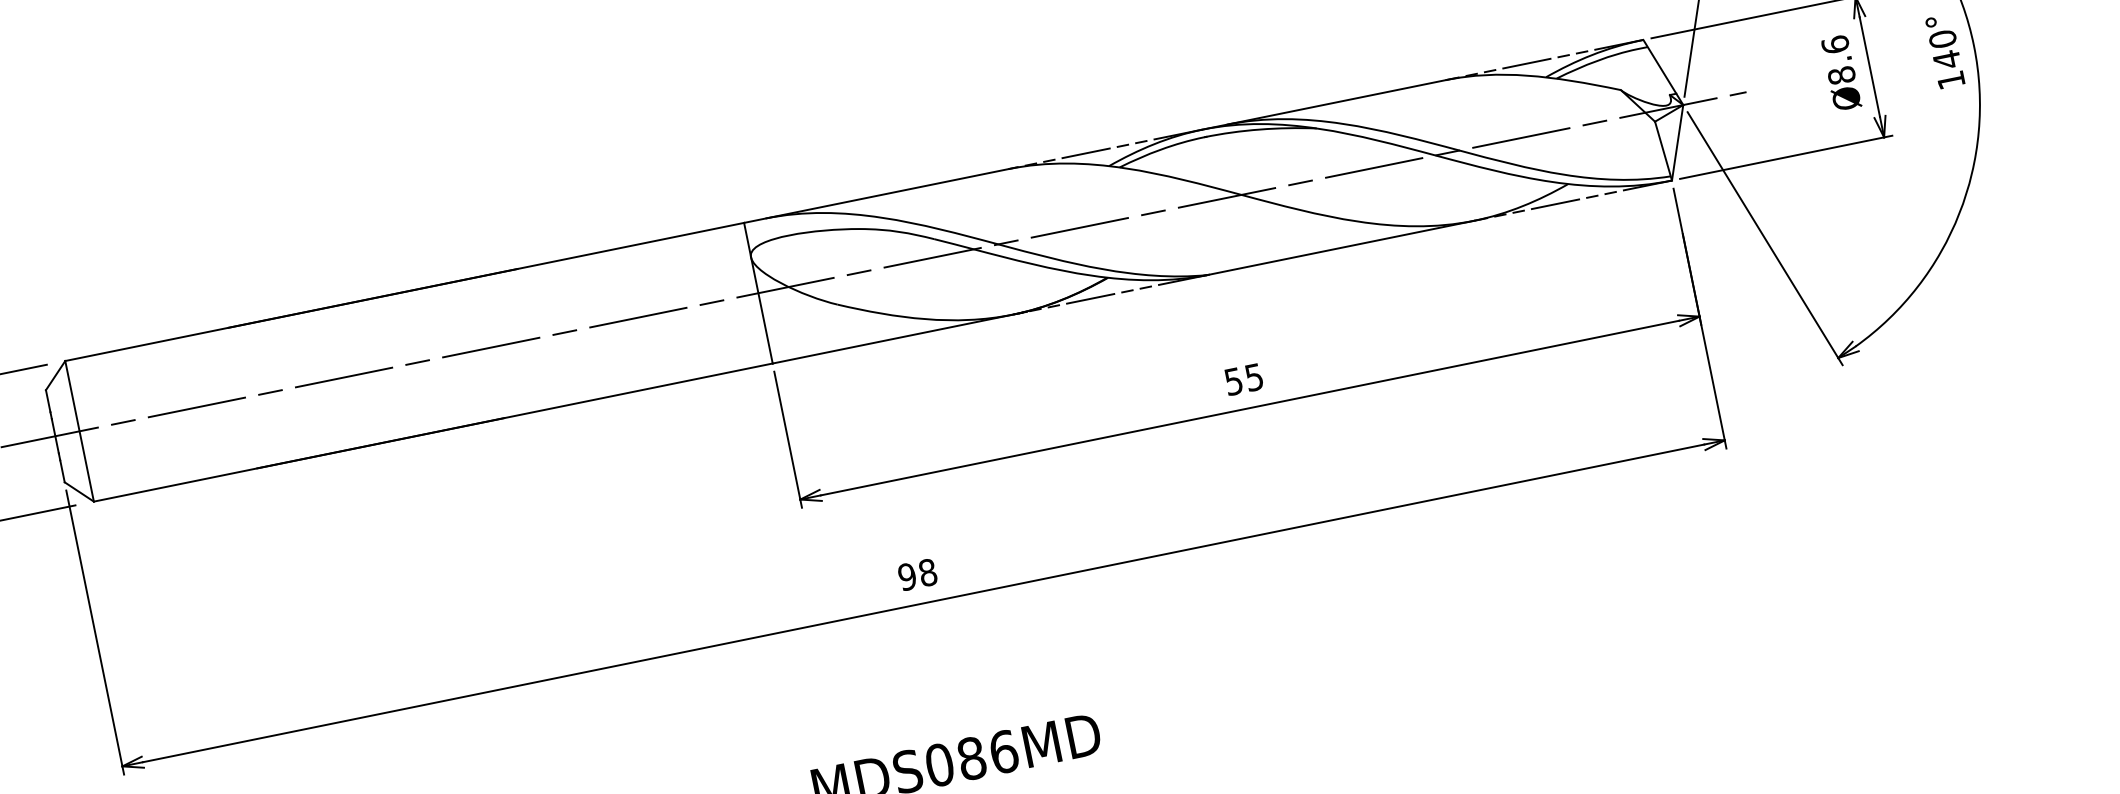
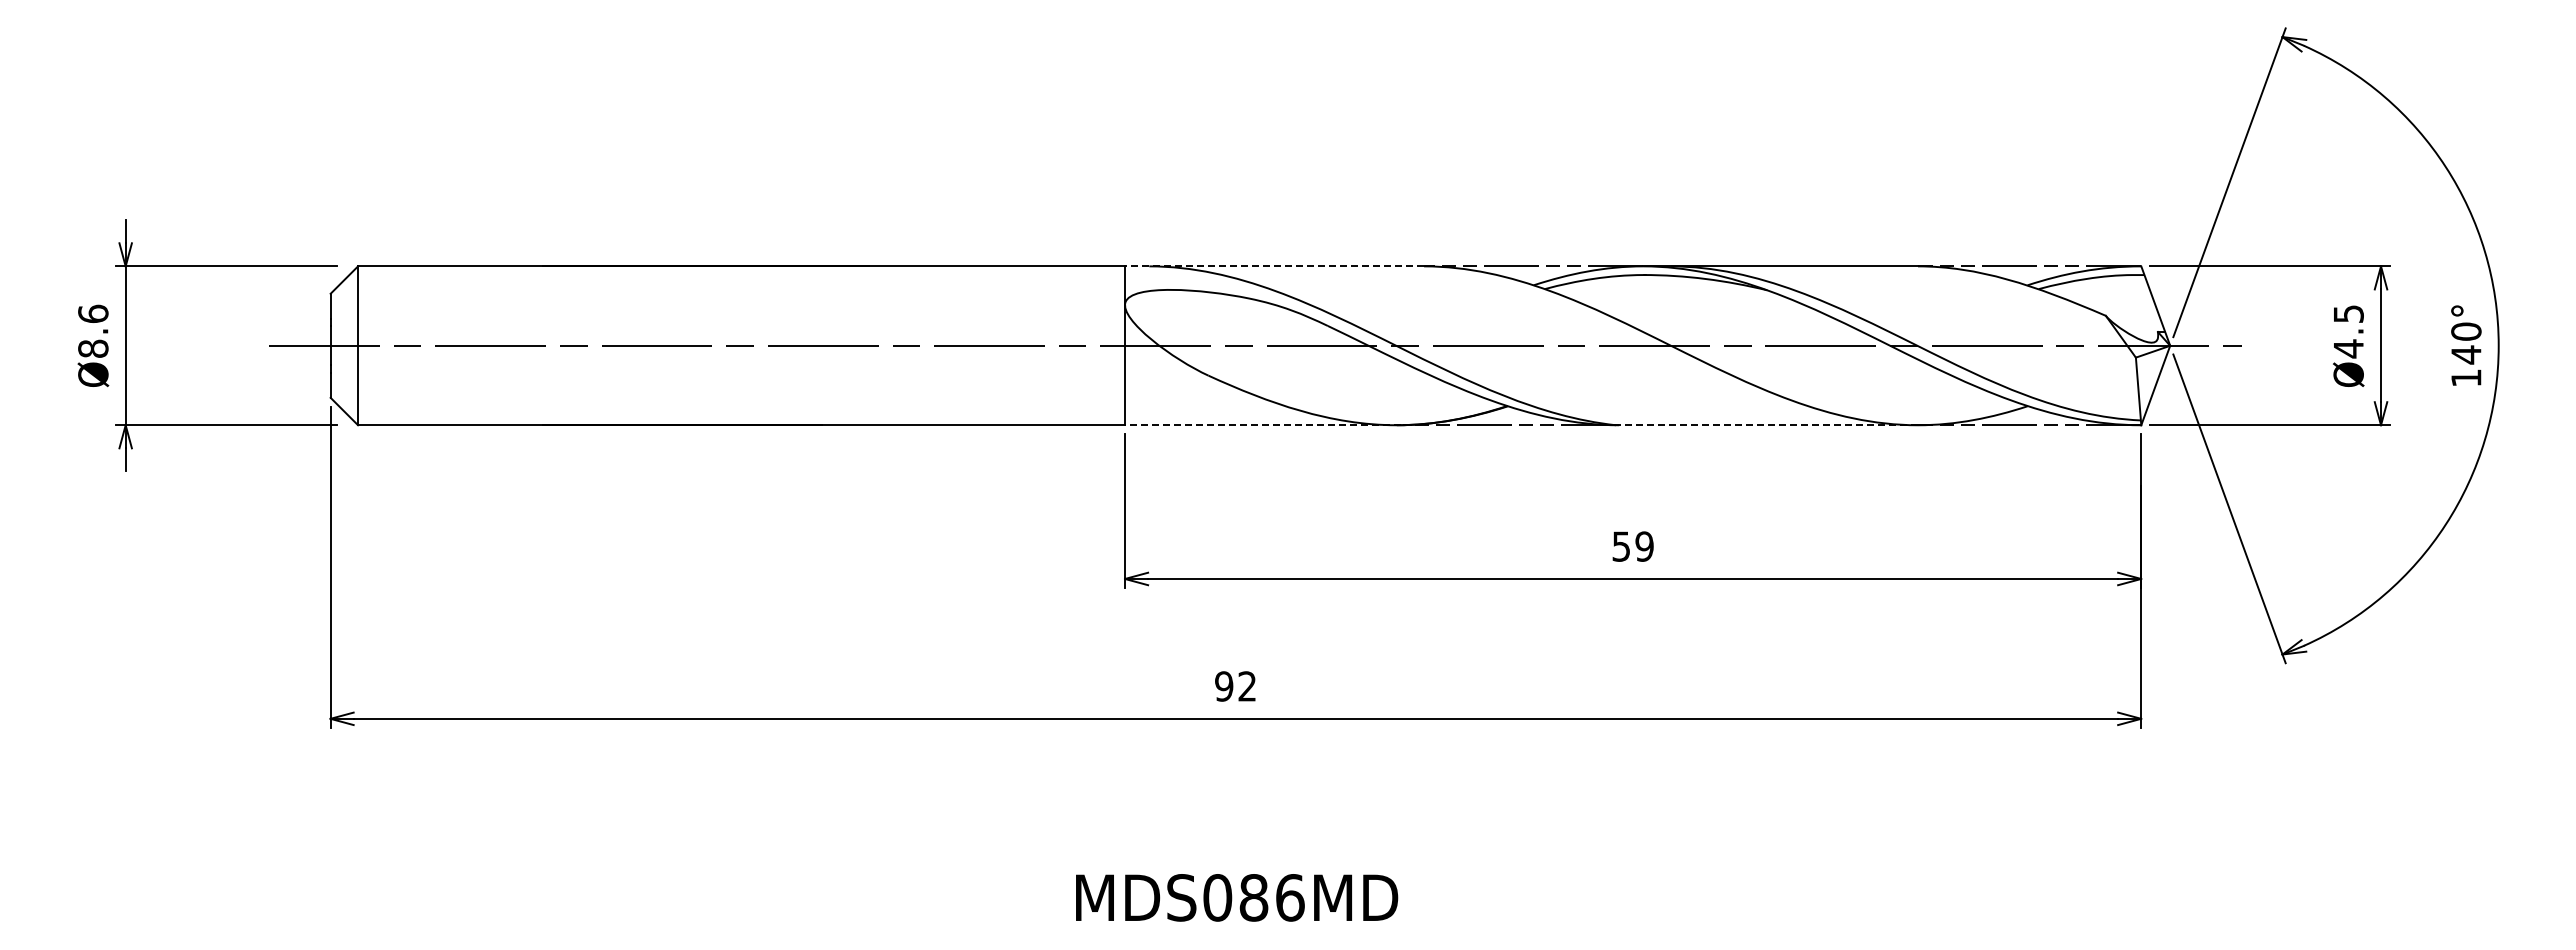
text: (1838, 60) -> (2348, 331), Ø8.6 -> Ø4.5
line: (876, 196) -> (1274, 266), solid -> dashed
line: (1341, 248) -> (1767, 425), solid -> dashed
line: (899, 337) -> (1268, 425), solid -> dashed
text: (1254, 377) -> (1644, 546), 55 -> 59
text: (928, 572) -> (1247, 686), 98 -> 92

